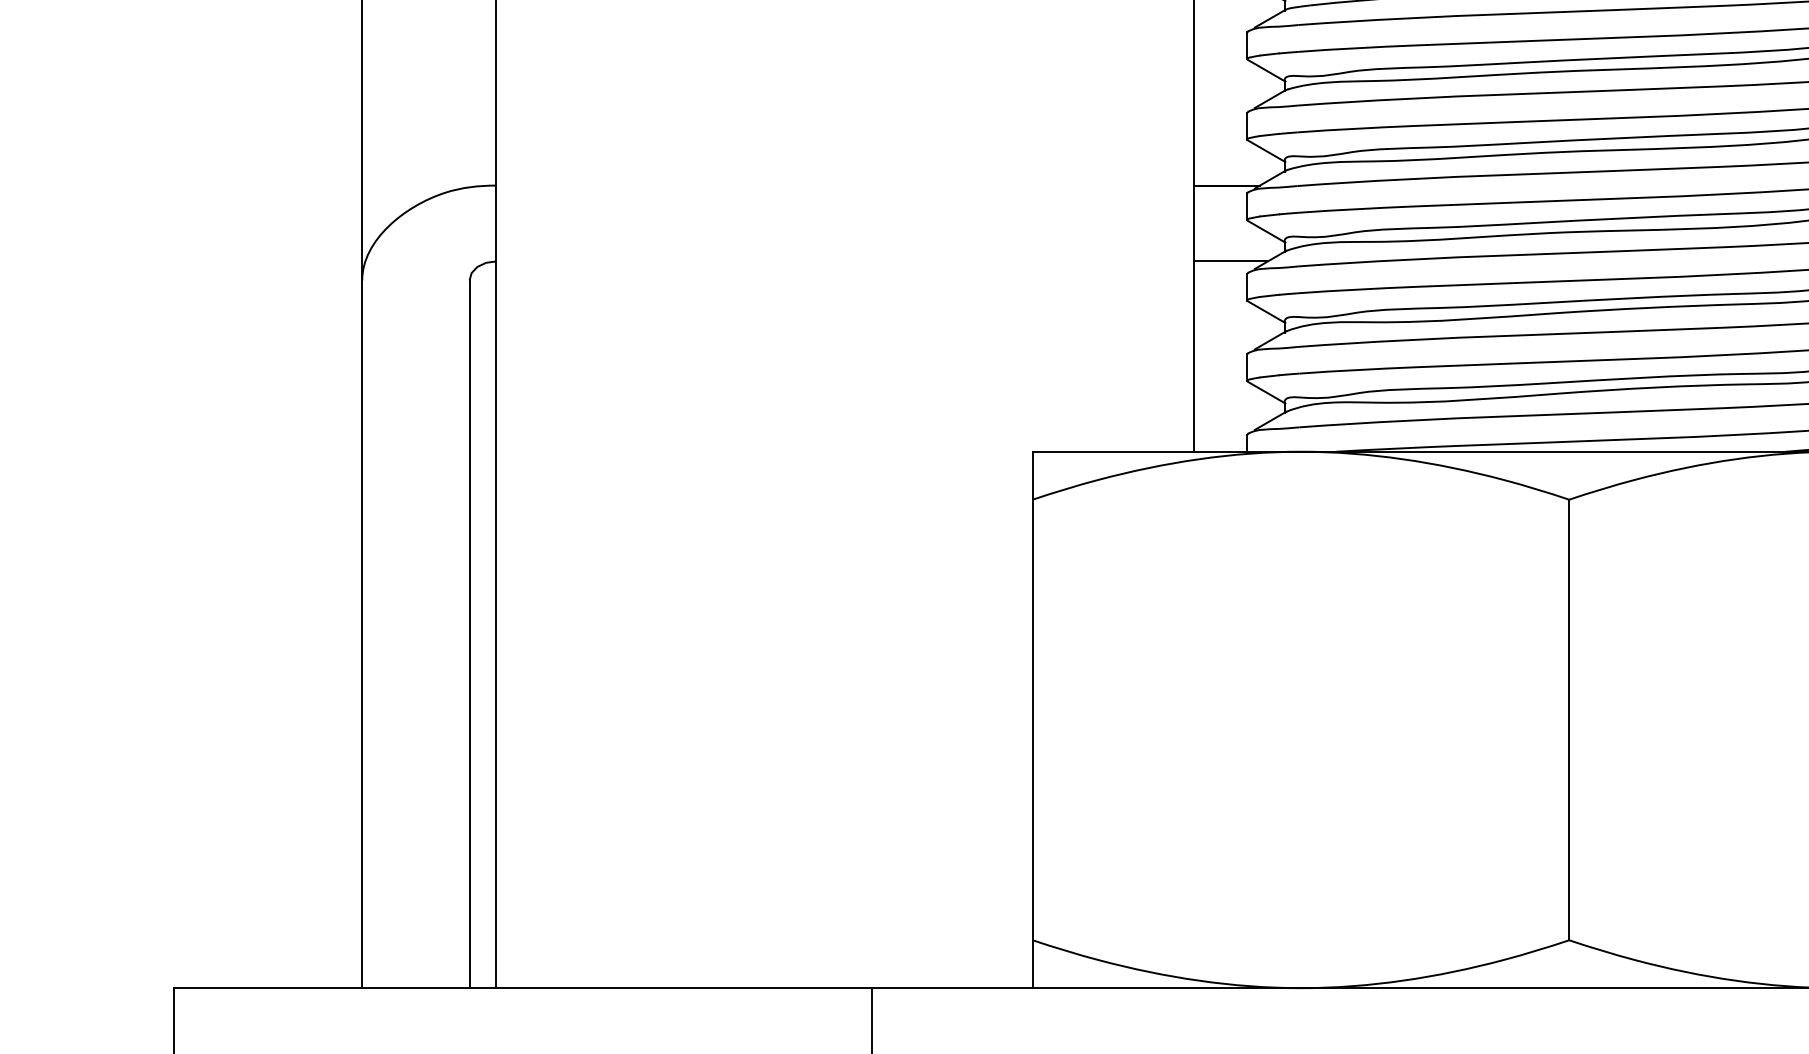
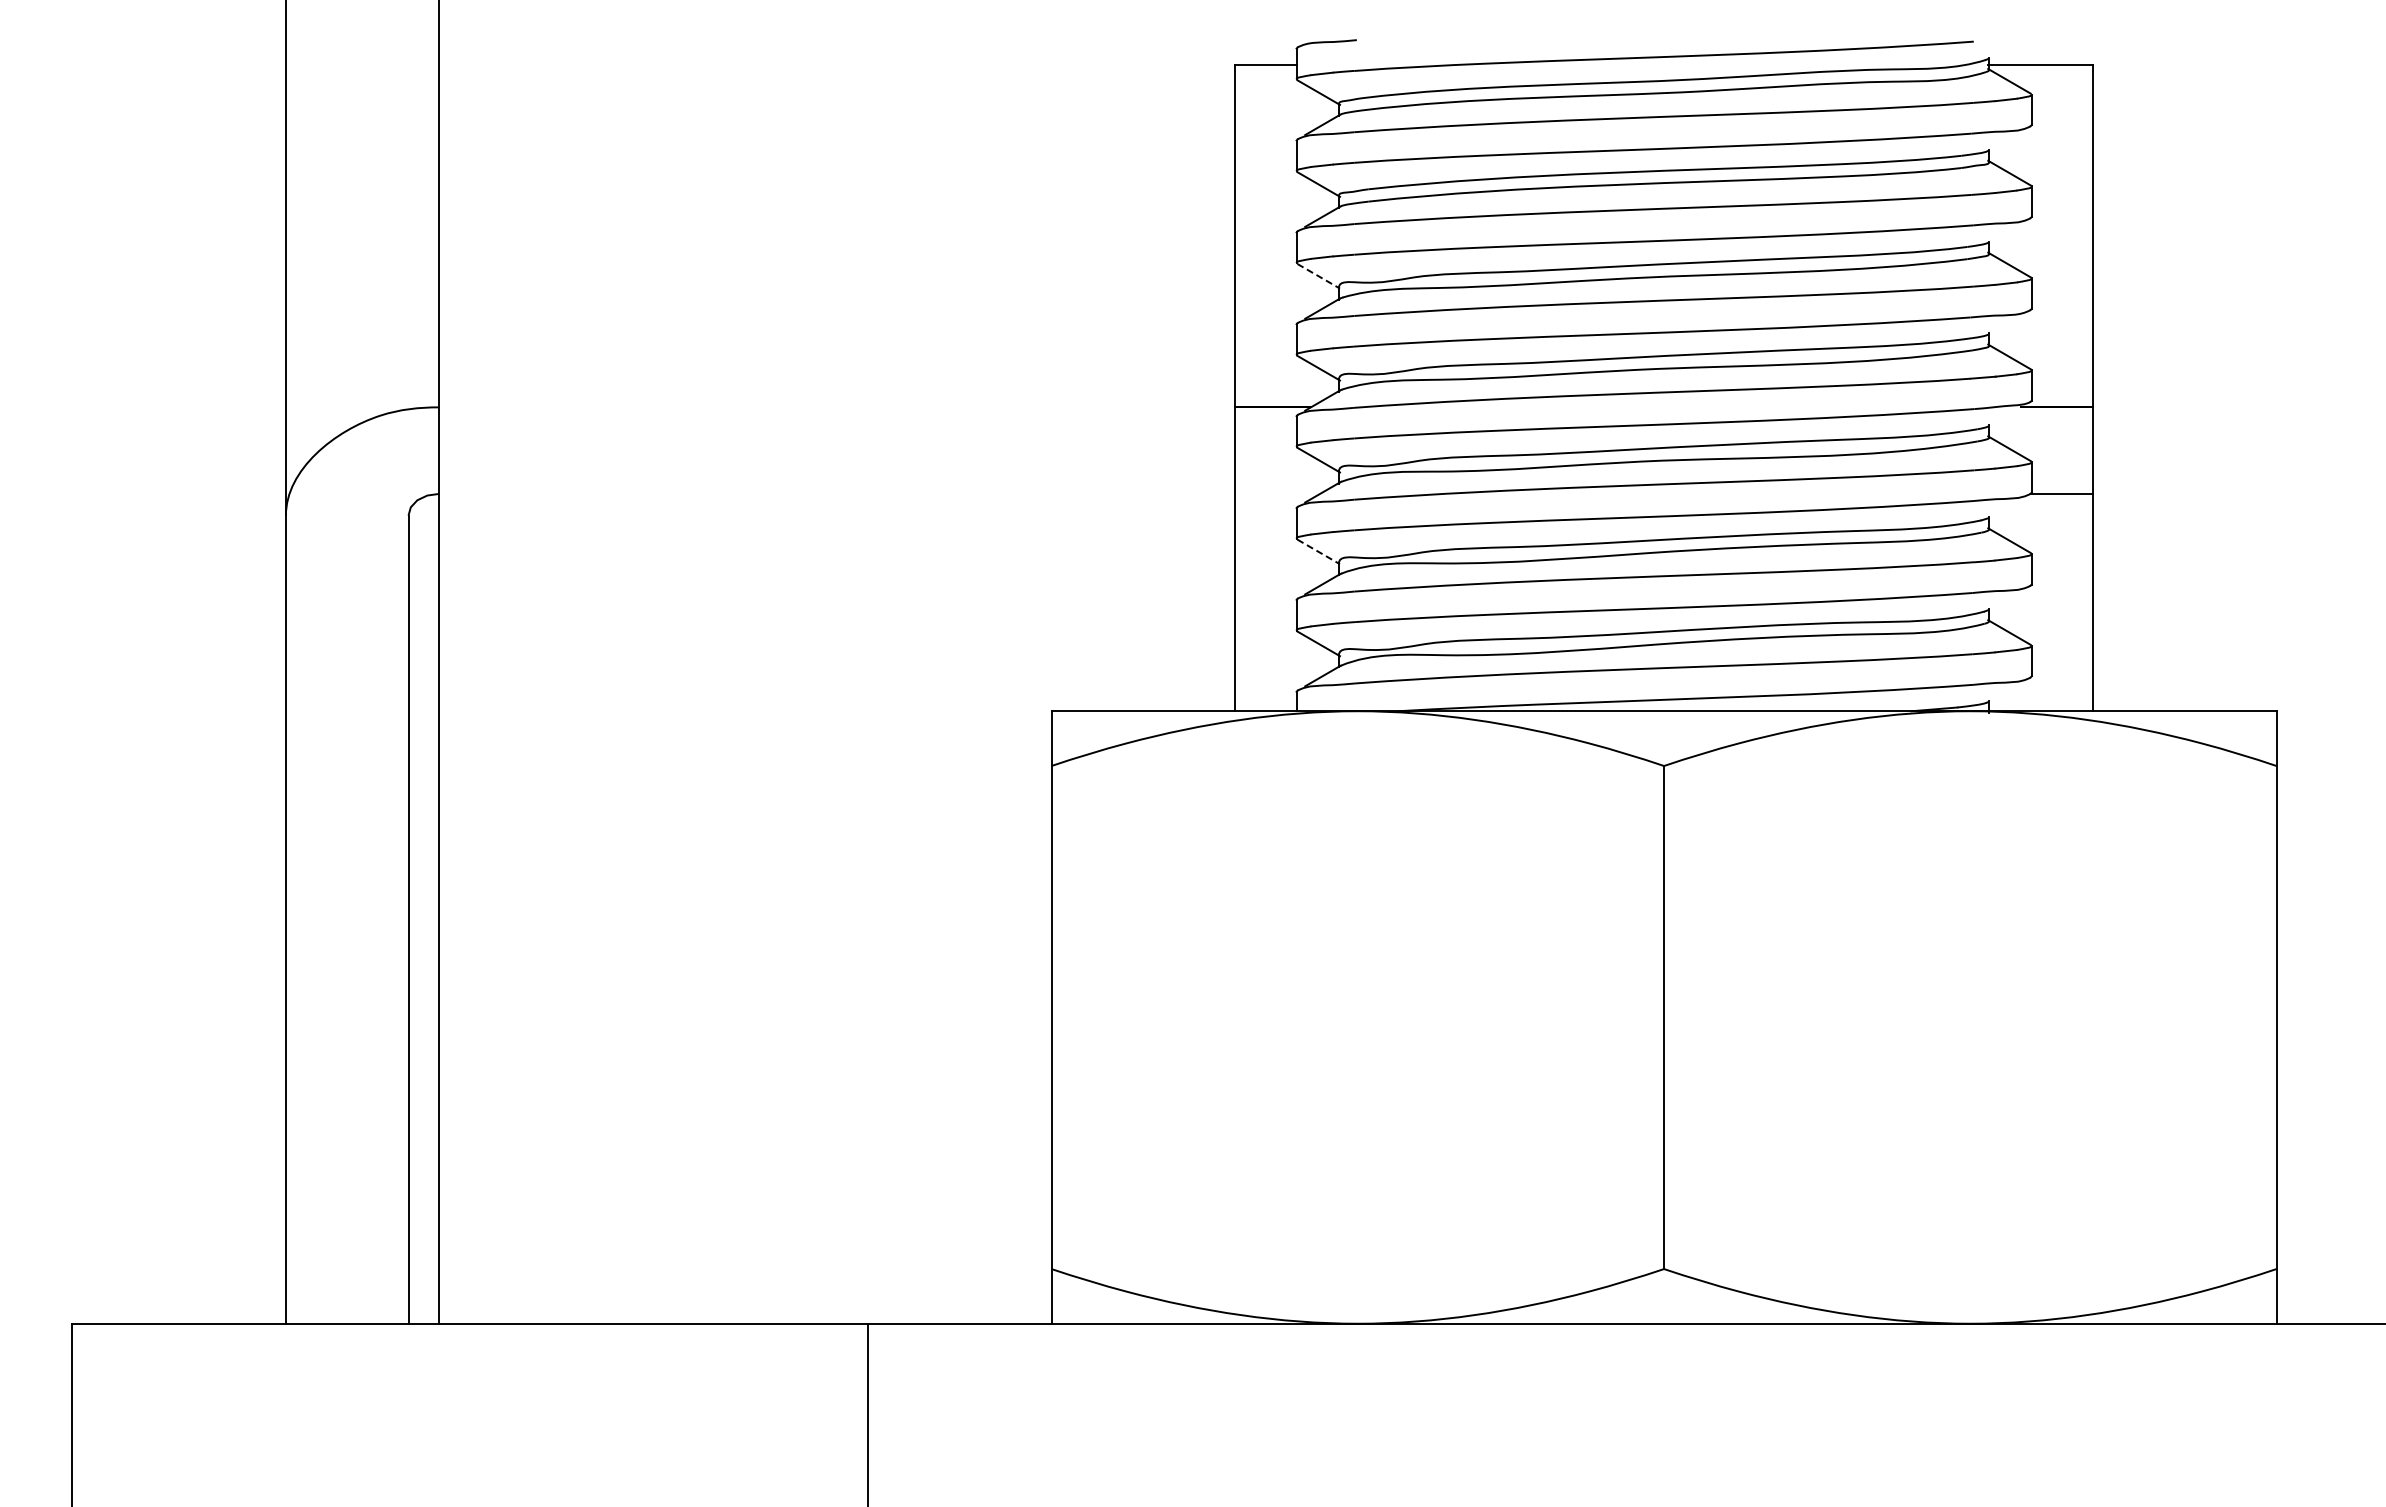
line: (1266, 70) -> (1318, 276), solid -> dashed
line: (1230, 261) -> (1277, 493), removed
line: (1266, 311) -> (1318, 551), solid -> dashed

